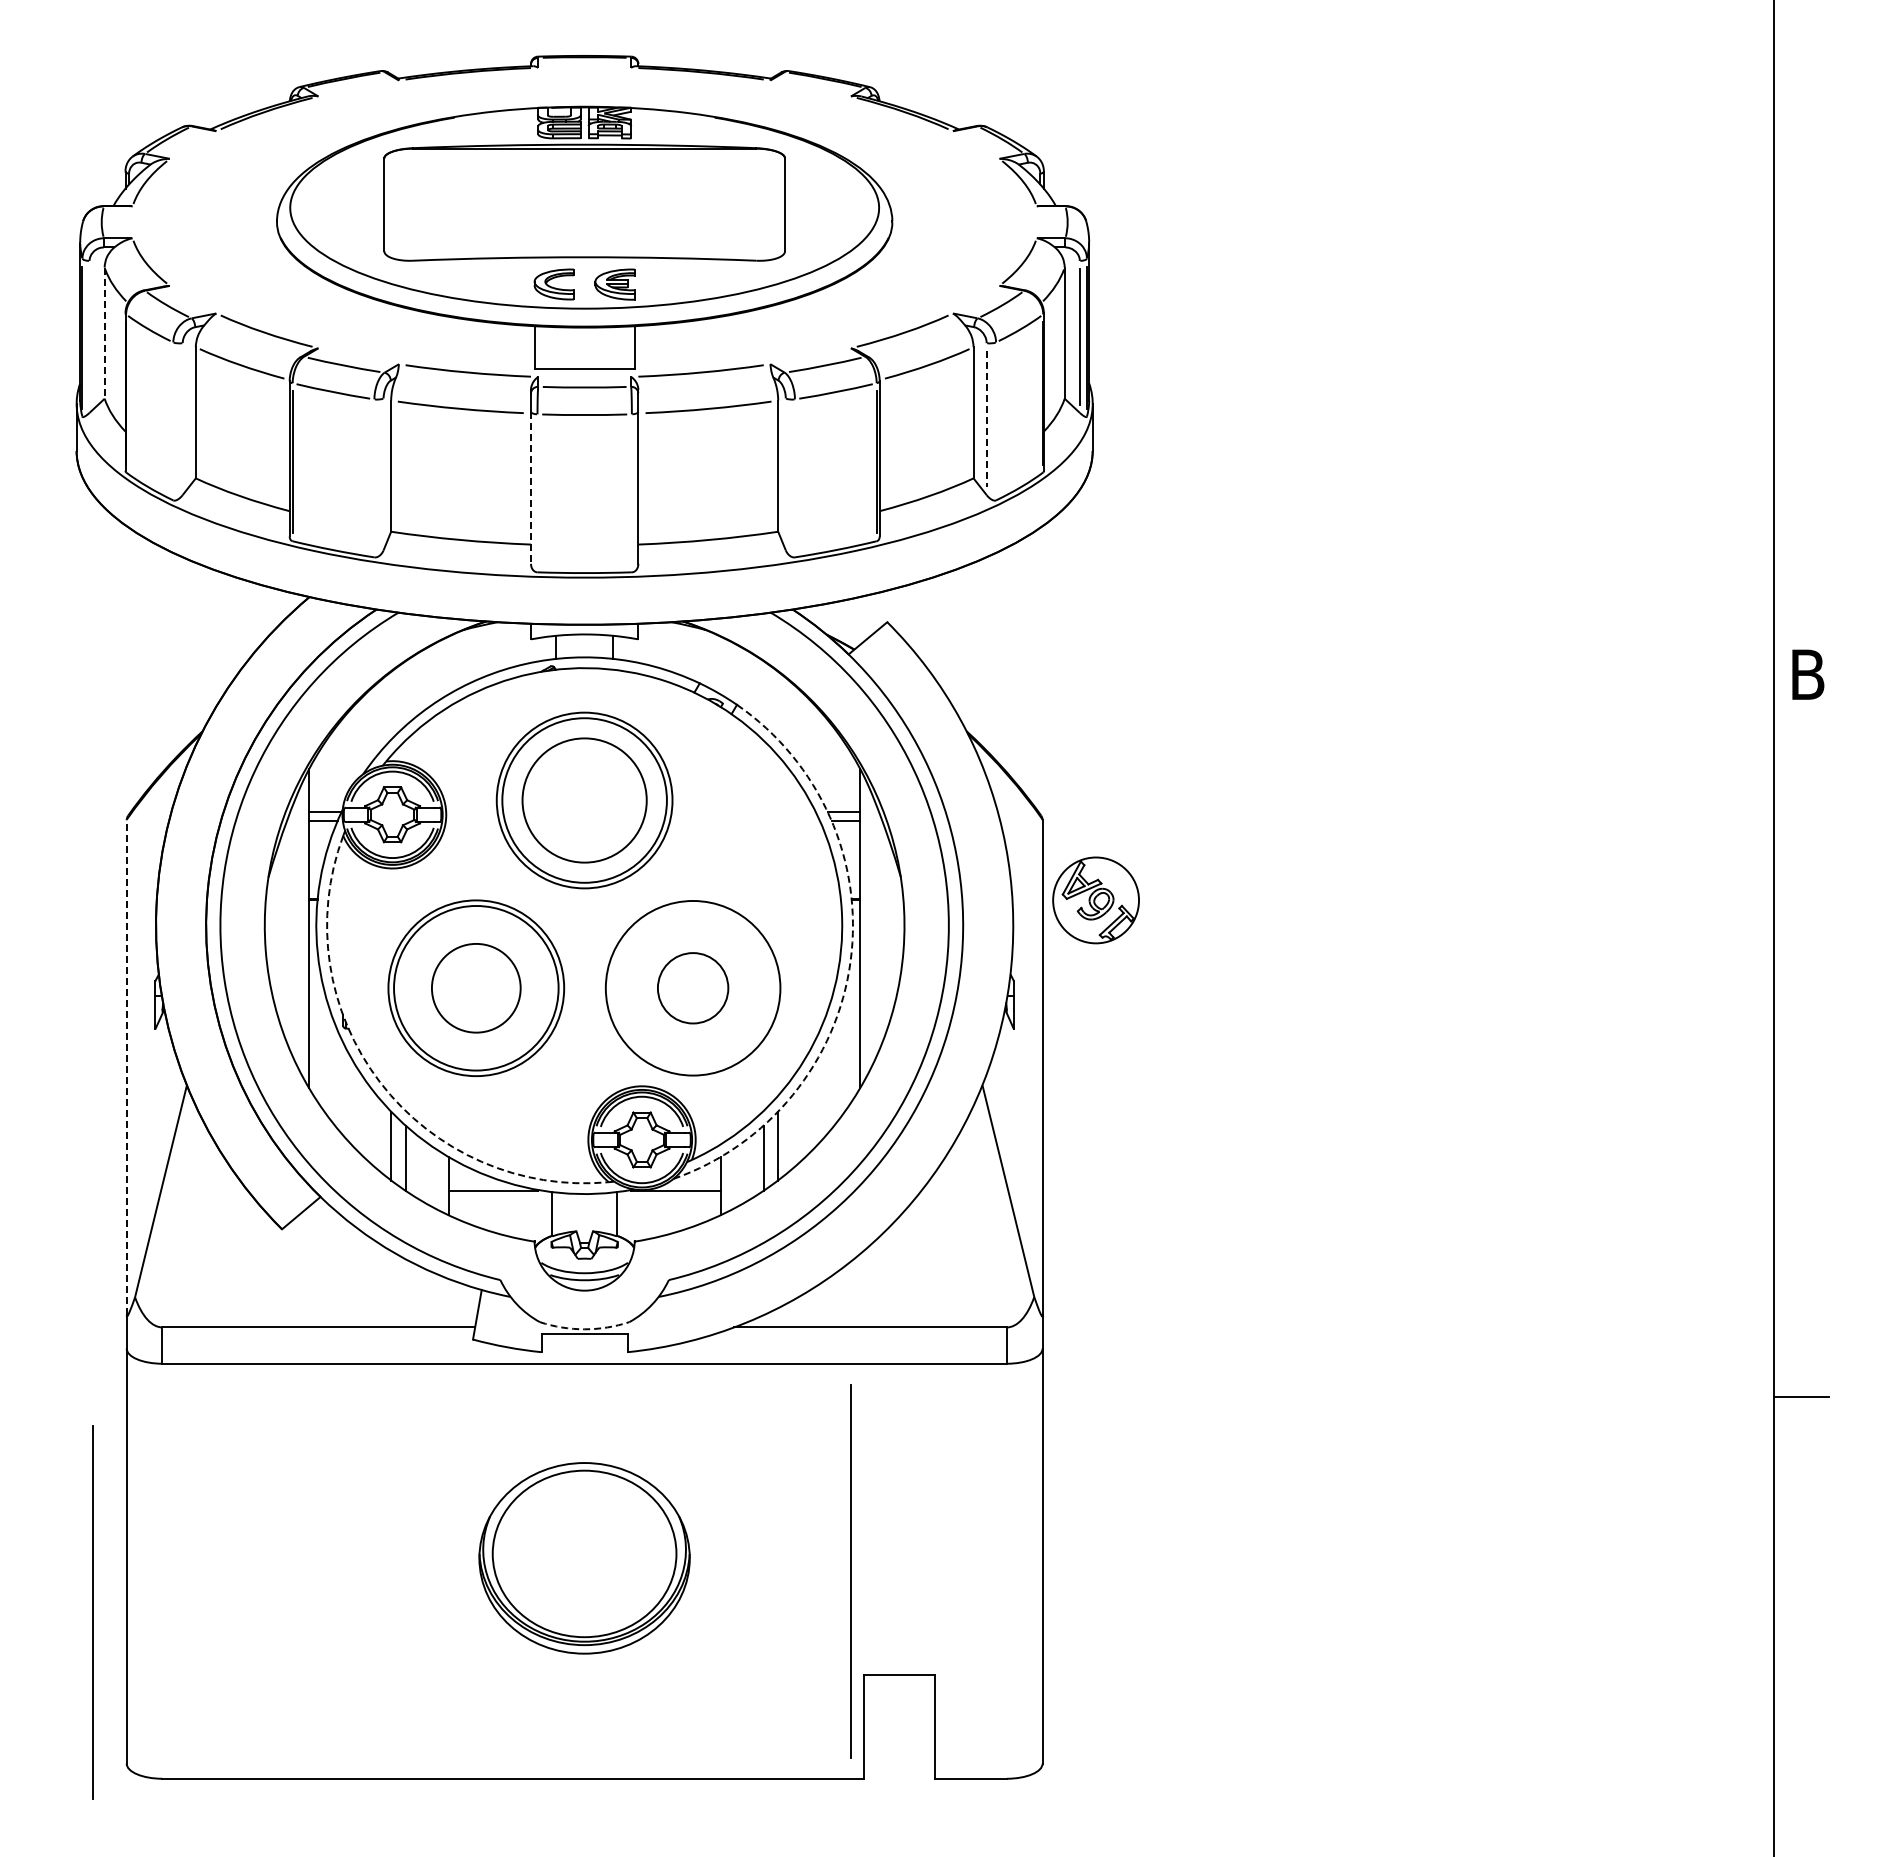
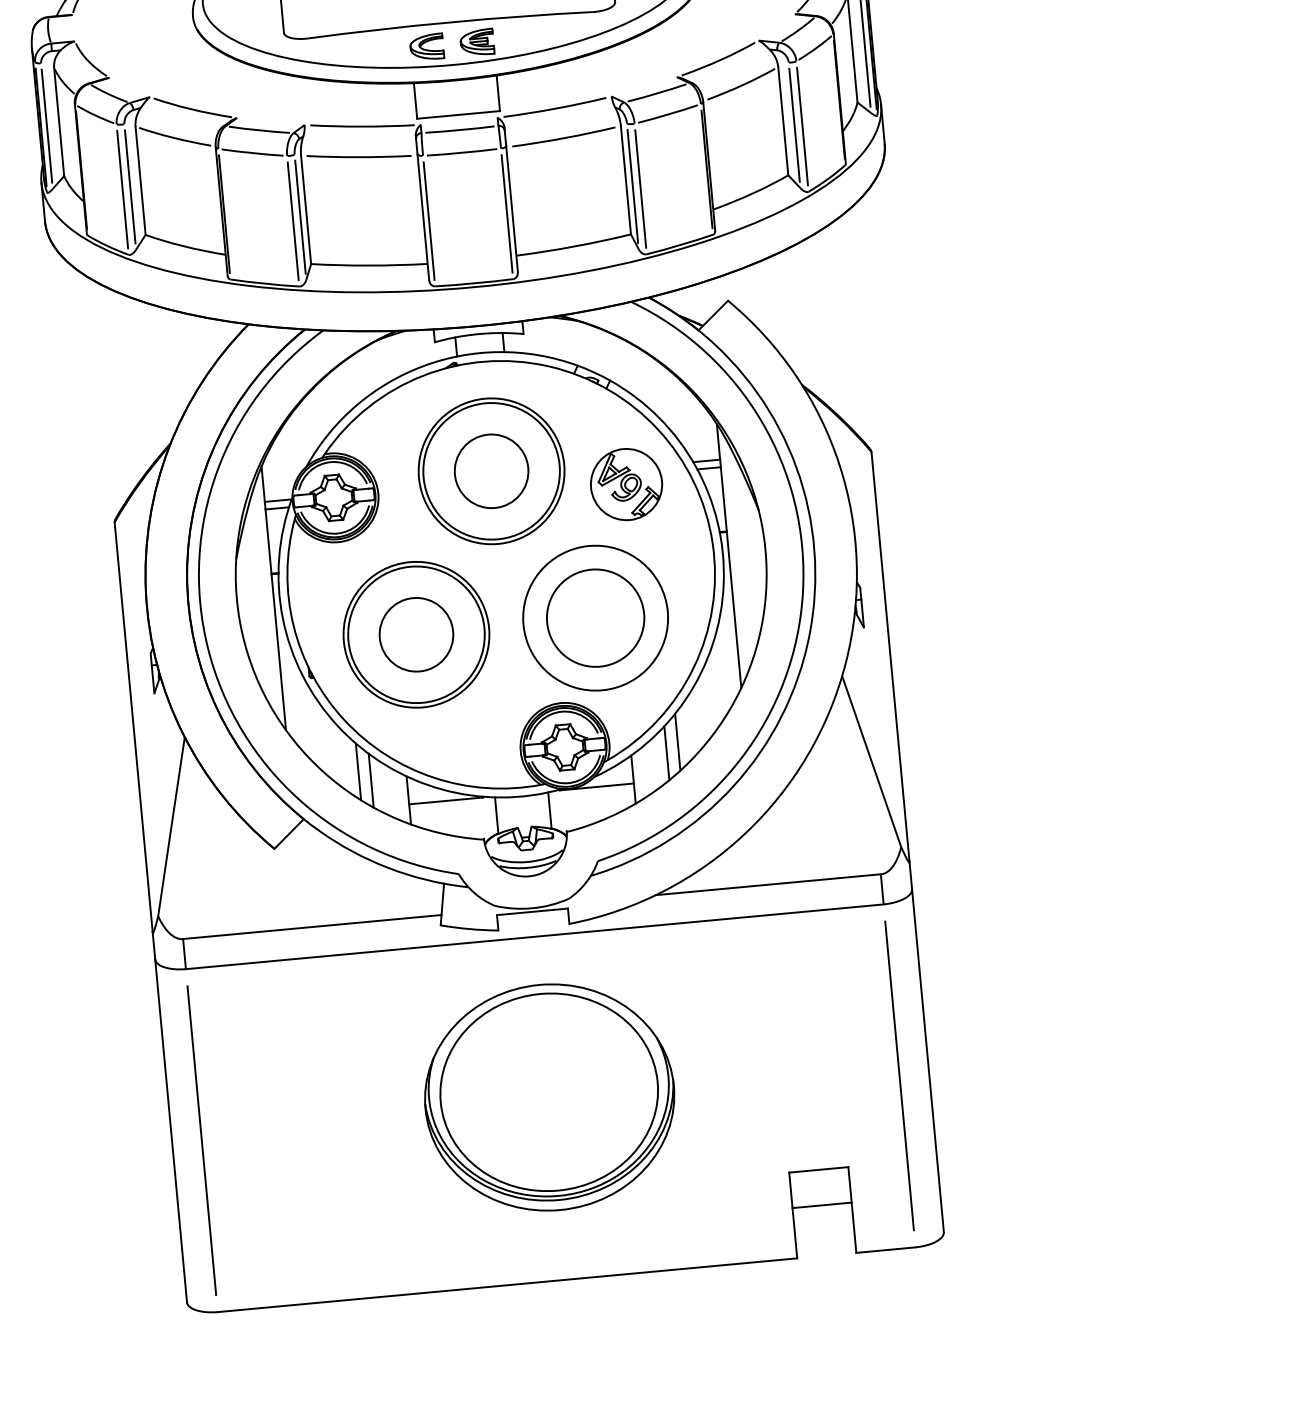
line: (104, 333) -> (59, 122), dashed -> solid
line: (89, 336) -> (46, 125), added
line: (182, 418) -> (130, 186), added
line: (986, 419) -> (794, 125), dashed -> solid
line: (173, 421) -> (122, 189), added
line: (996, 421) -> (802, 126), added
line: (383, 473) -> (300, 216), added
line: (785, 473) -> (632, 185), added
line: (374, 478) -> (293, 221), added
line: (794, 478) -> (640, 189), added
line: (531, 487) -> (423, 216), dashed -> solid
line: (537, 493) -> (429, 221), added
line: (631, 493) -> (506, 214), added
circle: (584, 800) -> (491, 471), size x0.71
part: (1095, 900) -> (626, 484), moved
arc: (850, 961) -> (723, 583), dashed -> solid
circle: (692, 987) -> (595, 617), size x1.67
line: (126, 1067) -> (133, 727), dashed -> solid
arc: (380, 1082) -> (344, 719), dashed -> solid
arc: (584, 1329) -> (532, 908), dashed -> solid
part: (584, 1558) -> (549, 1097), size x1.43
line: (850, 1571) -> (899, 1076), moved
line: (92, 1612) -> (201, 1140), moved
line: (899, 1718) -> (822, 1205), added

